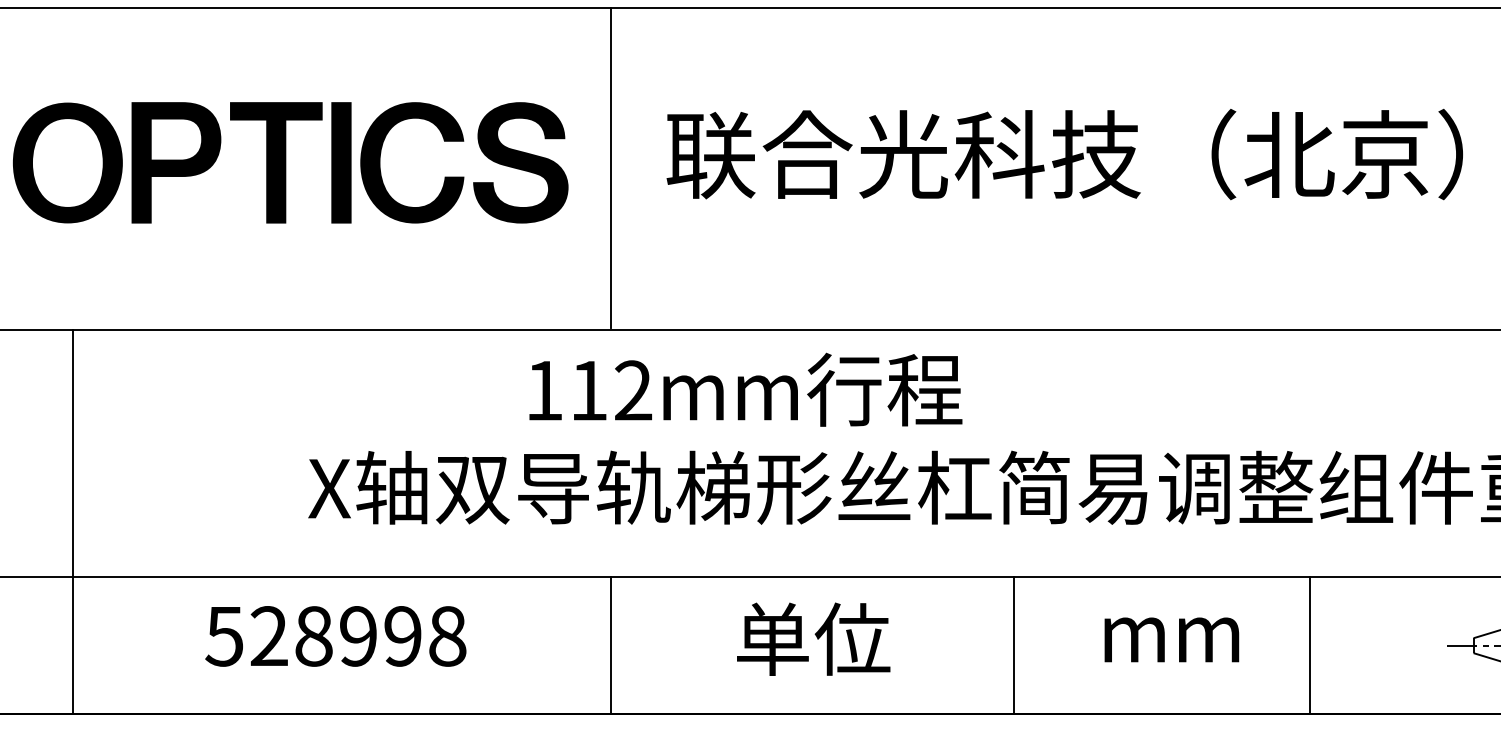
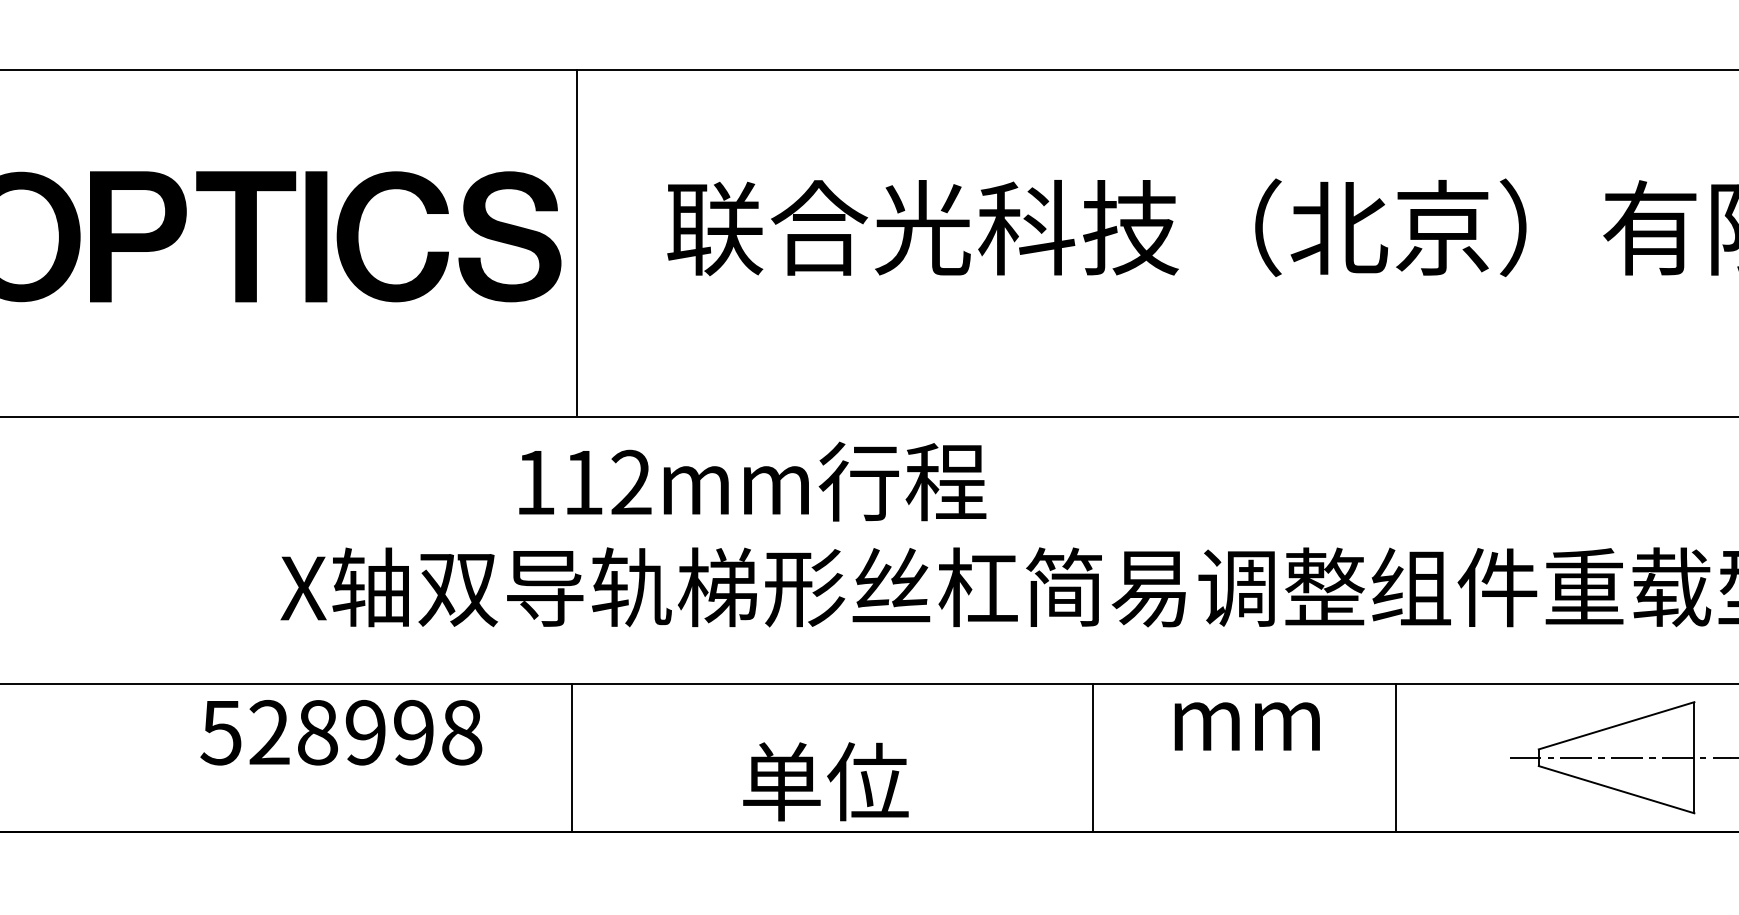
line: (611, 167) -> (576, 241), moved
line: (72, 522) -> (26, 624), removed
text: (335, 636) -> (341, 732), moved
text: (813, 638) -> (825, 781), moved
text: (1171, 639) -> (1246, 726), moved
line: (611, 645) -> (571, 757), moved
line: (1014, 645) -> (1093, 757), moved
line: (1310, 645) -> (1396, 757), moved

